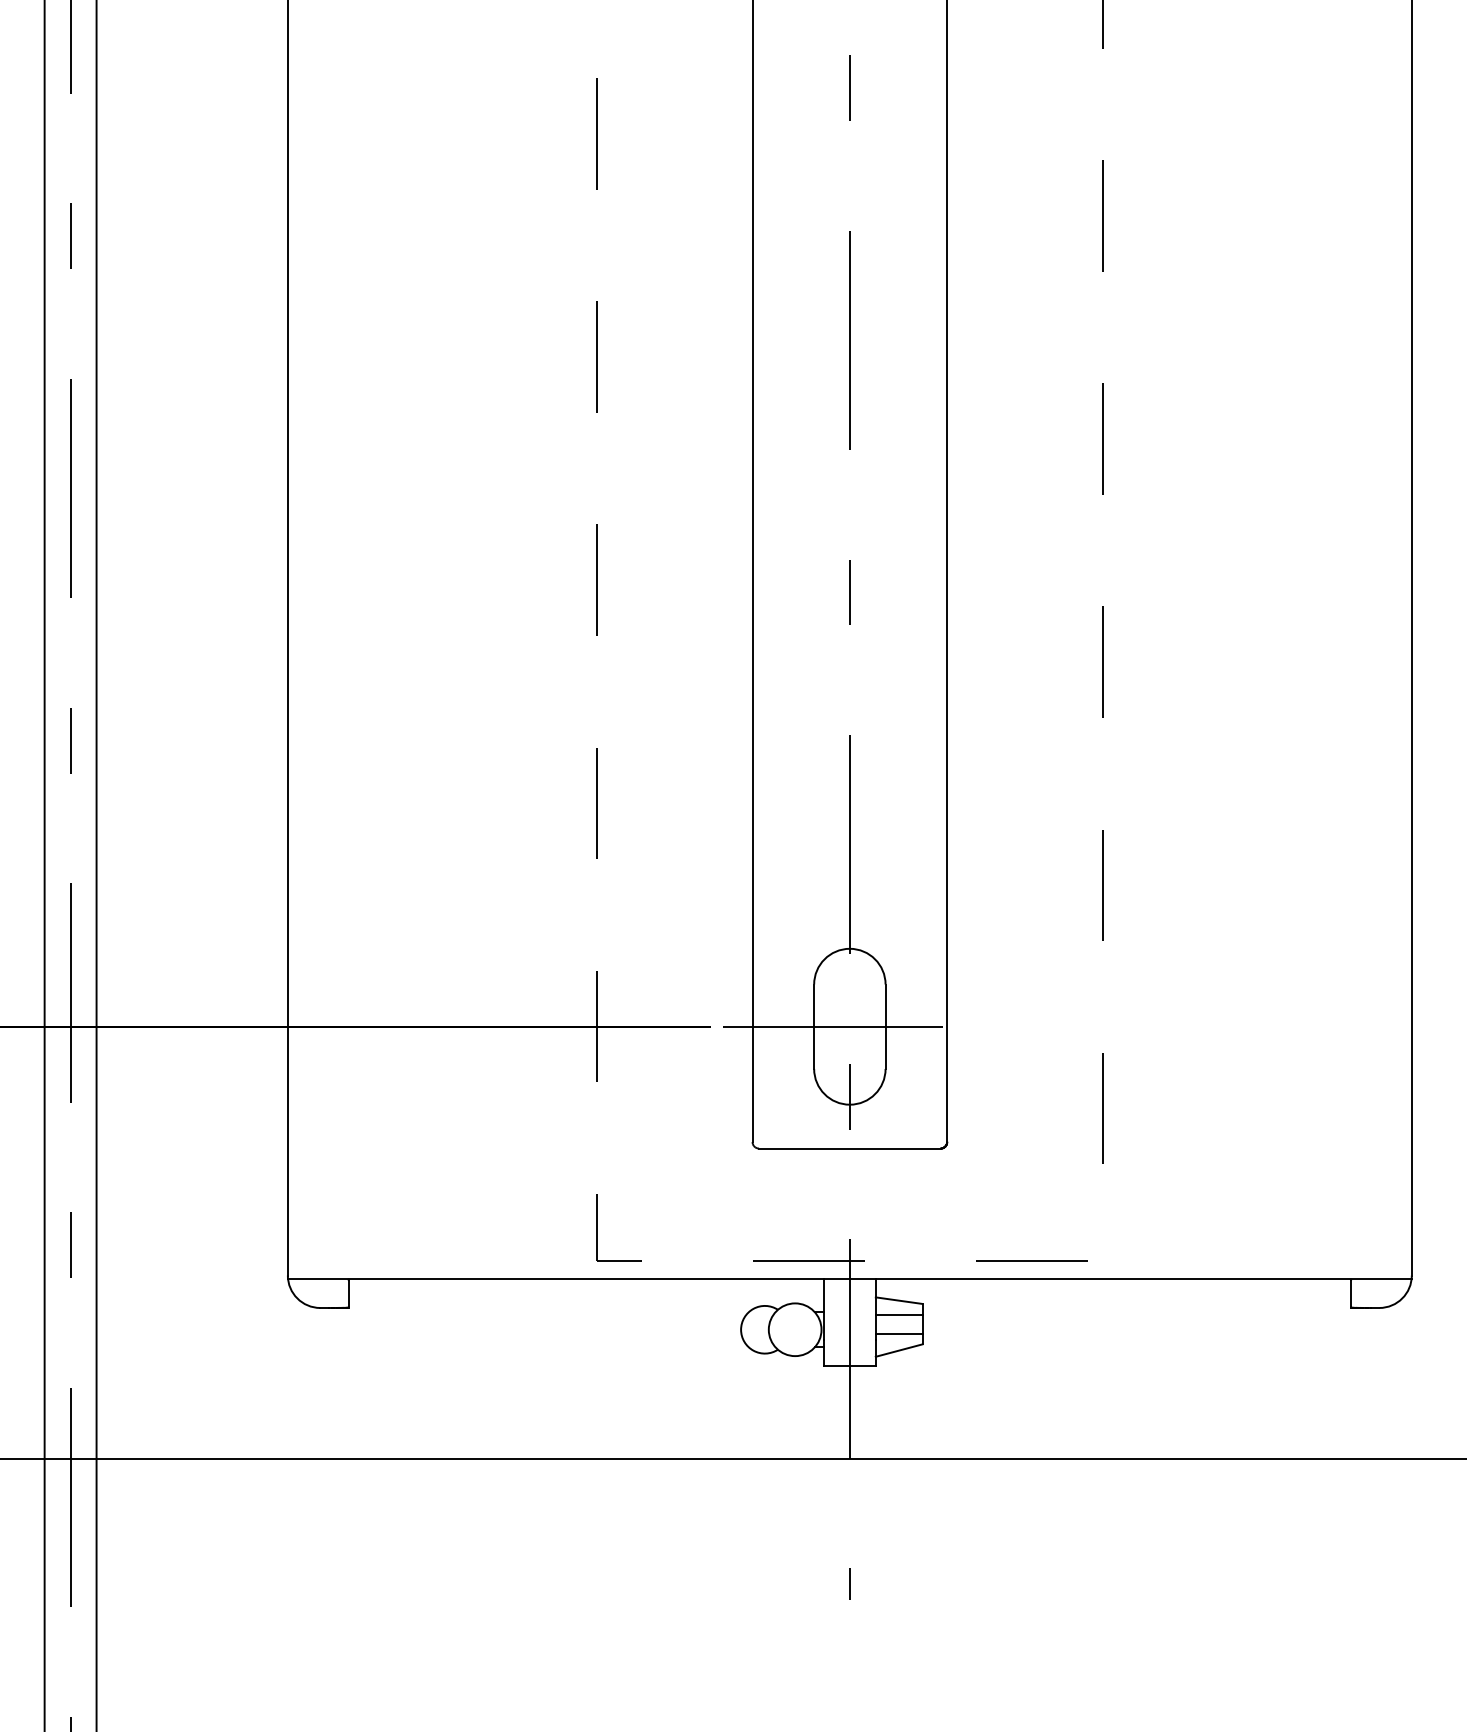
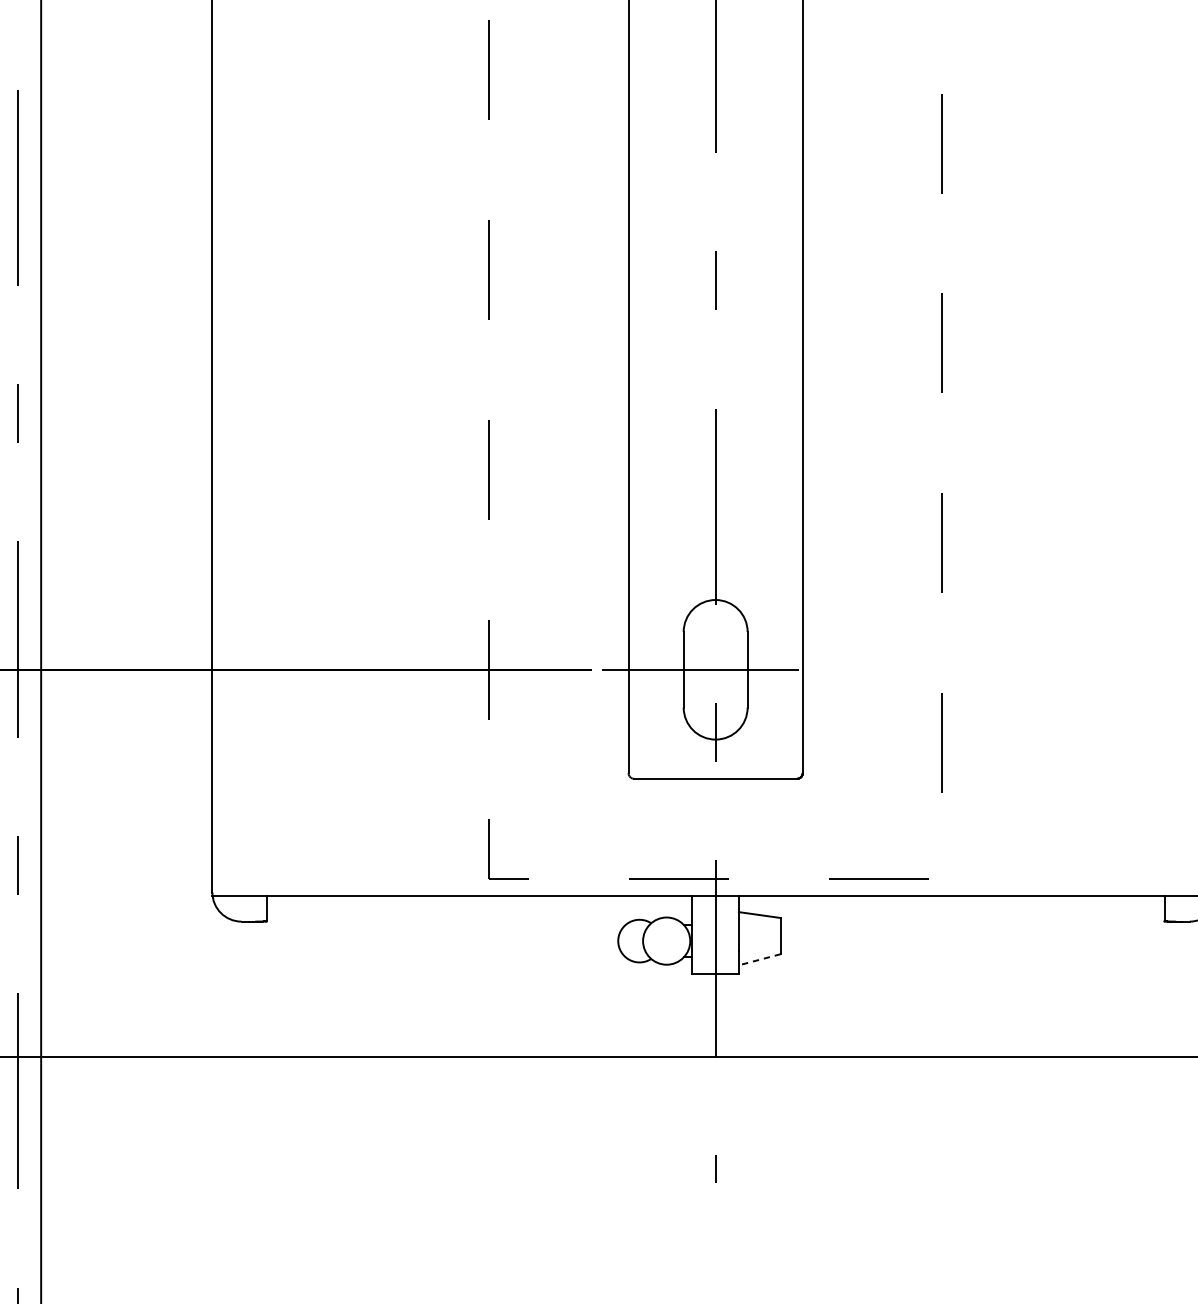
line: (898, 1314) -> (759, 927), removed
line: (898, 1334) -> (759, 945), removed
line: (898, 1350) -> (759, 959), solid -> dashed

